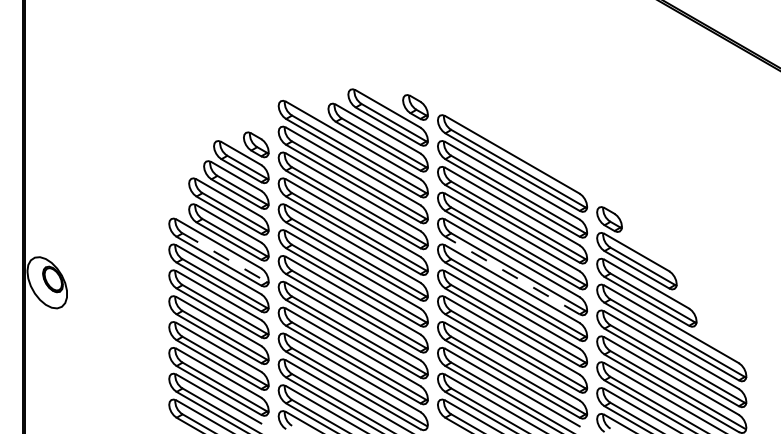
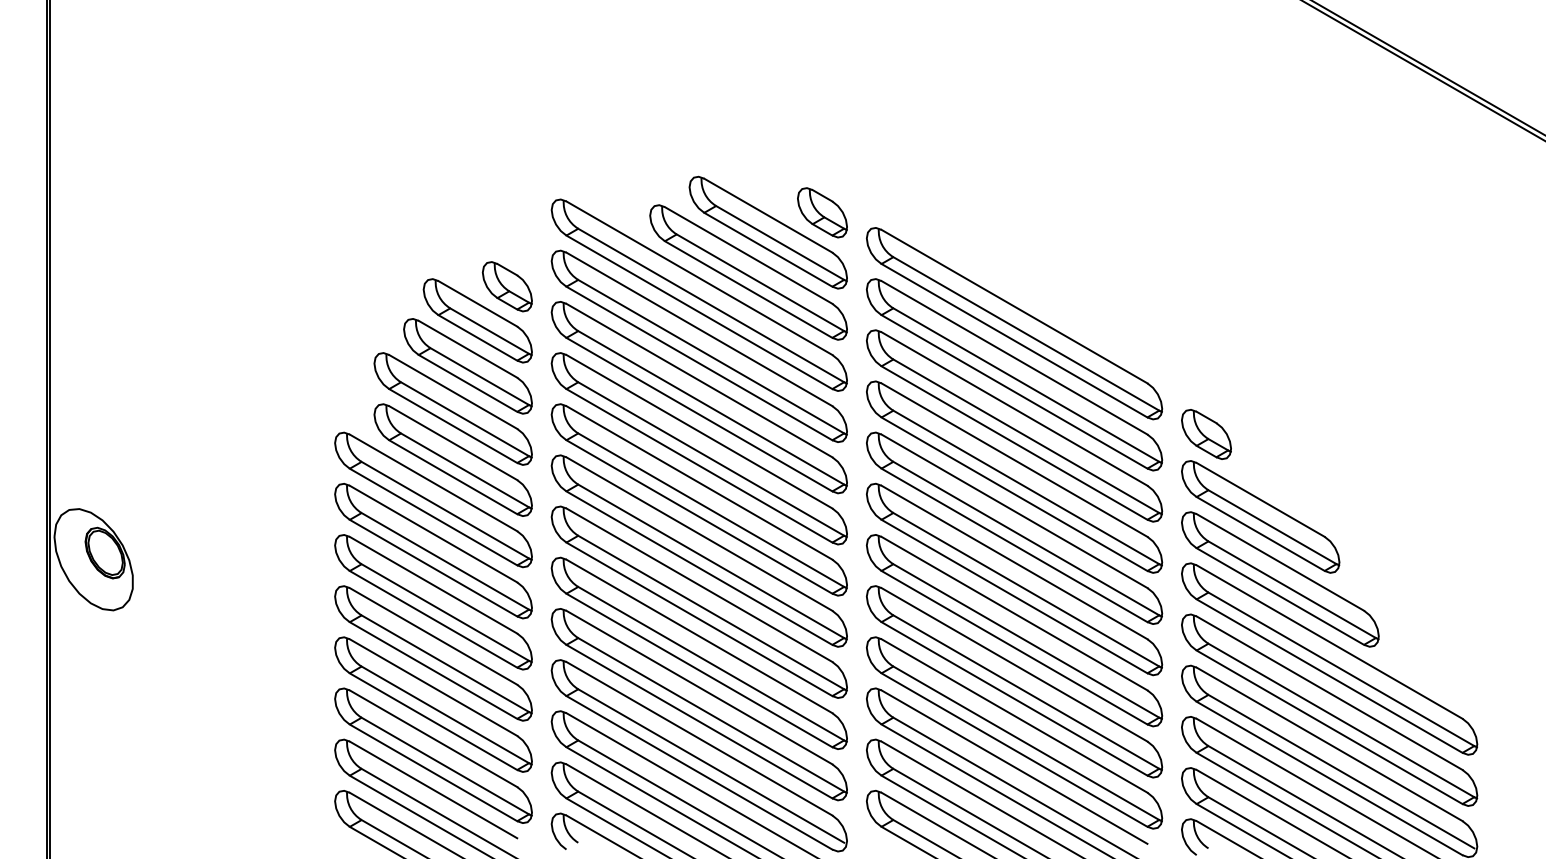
line: (224, 257) -> (444, 509), dashed -> solid
line: (512, 275) -> (1014, 545), dashed -> solid

